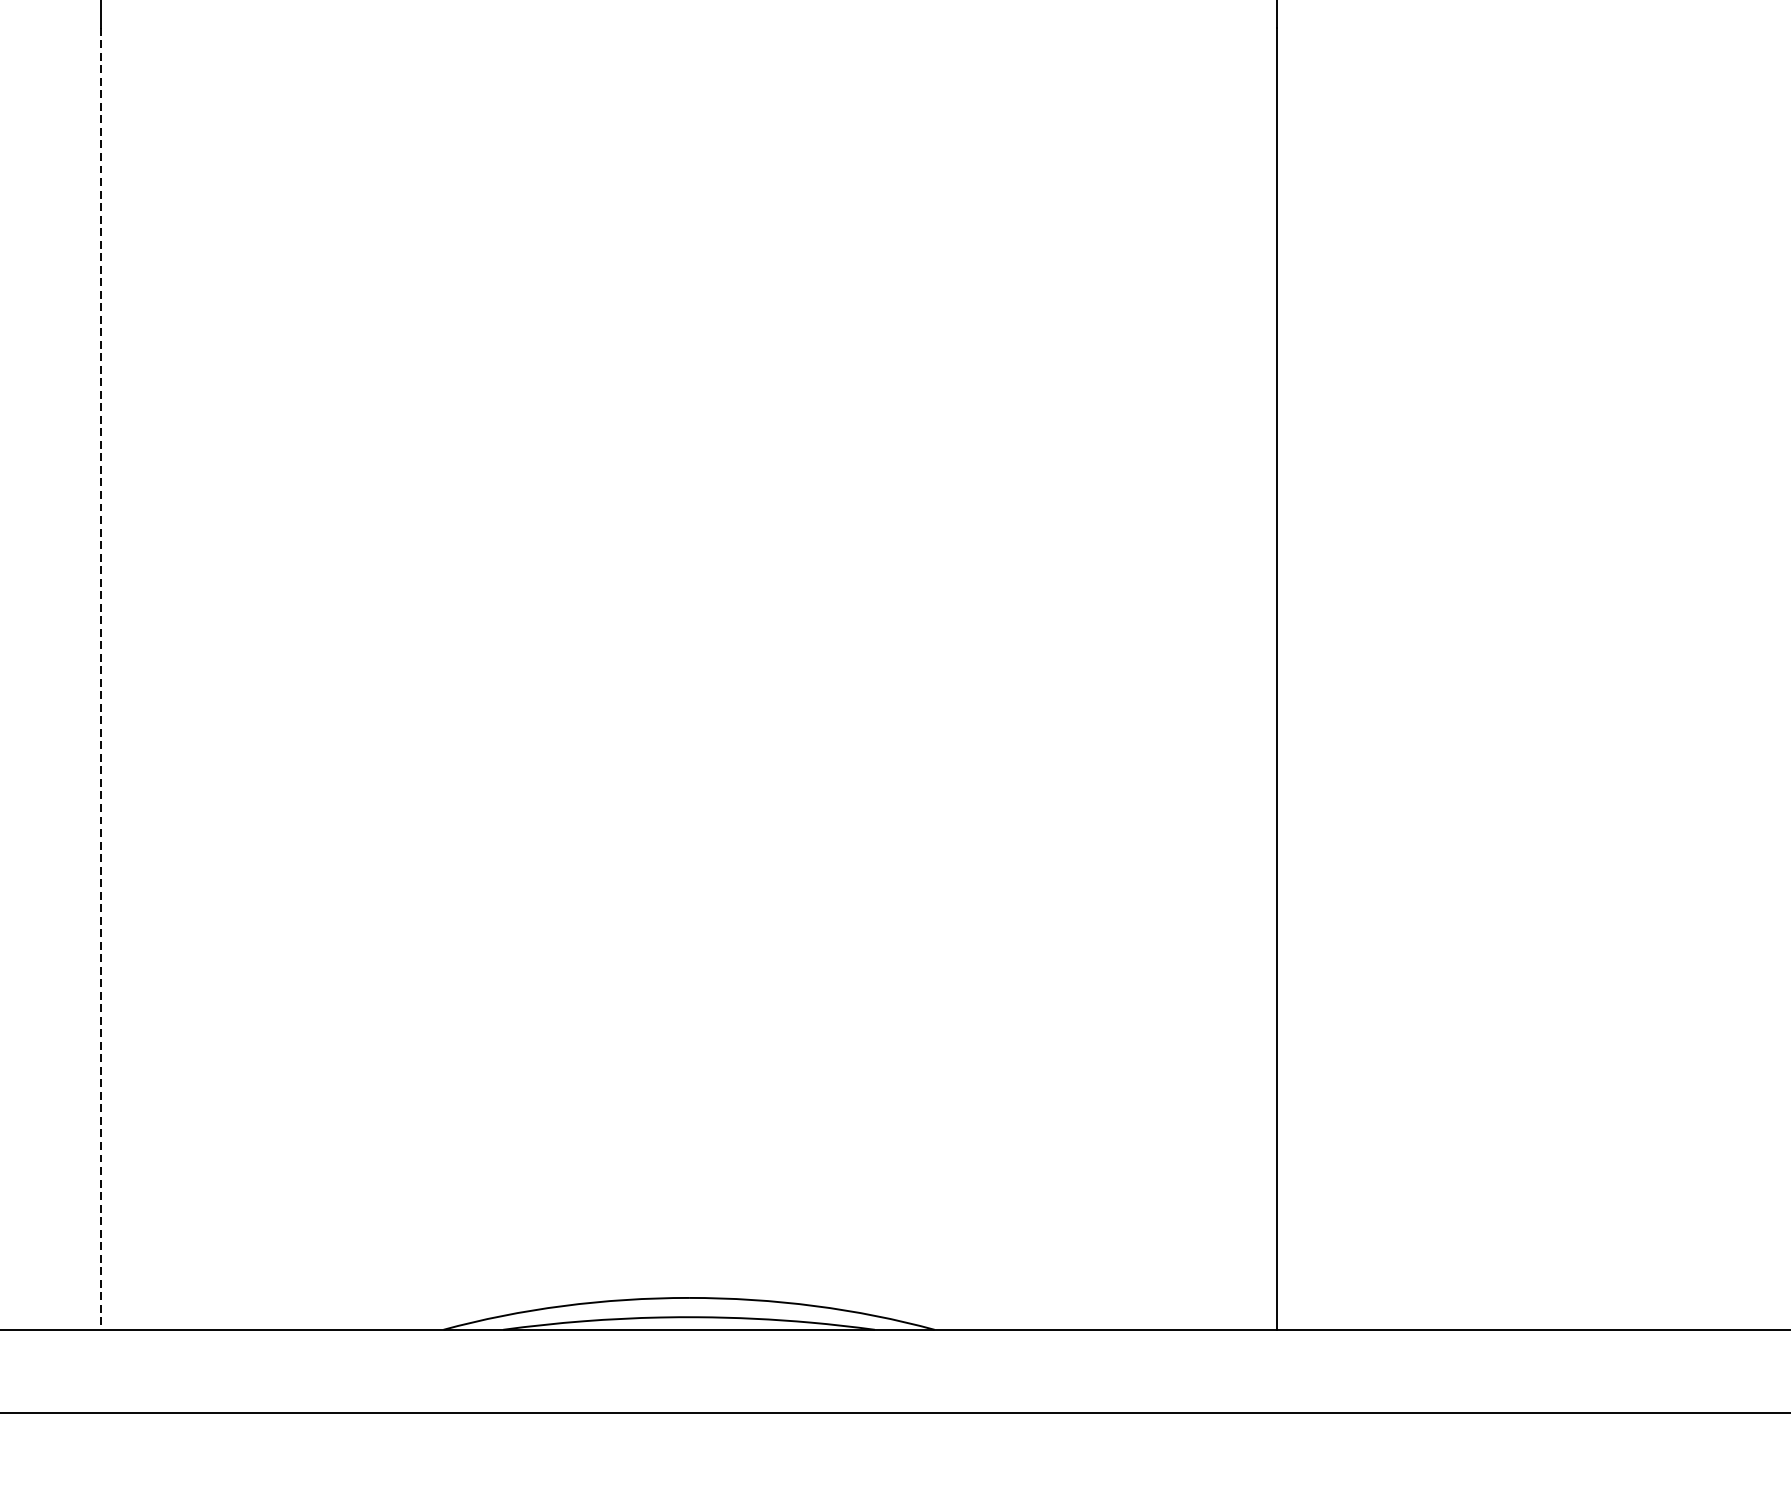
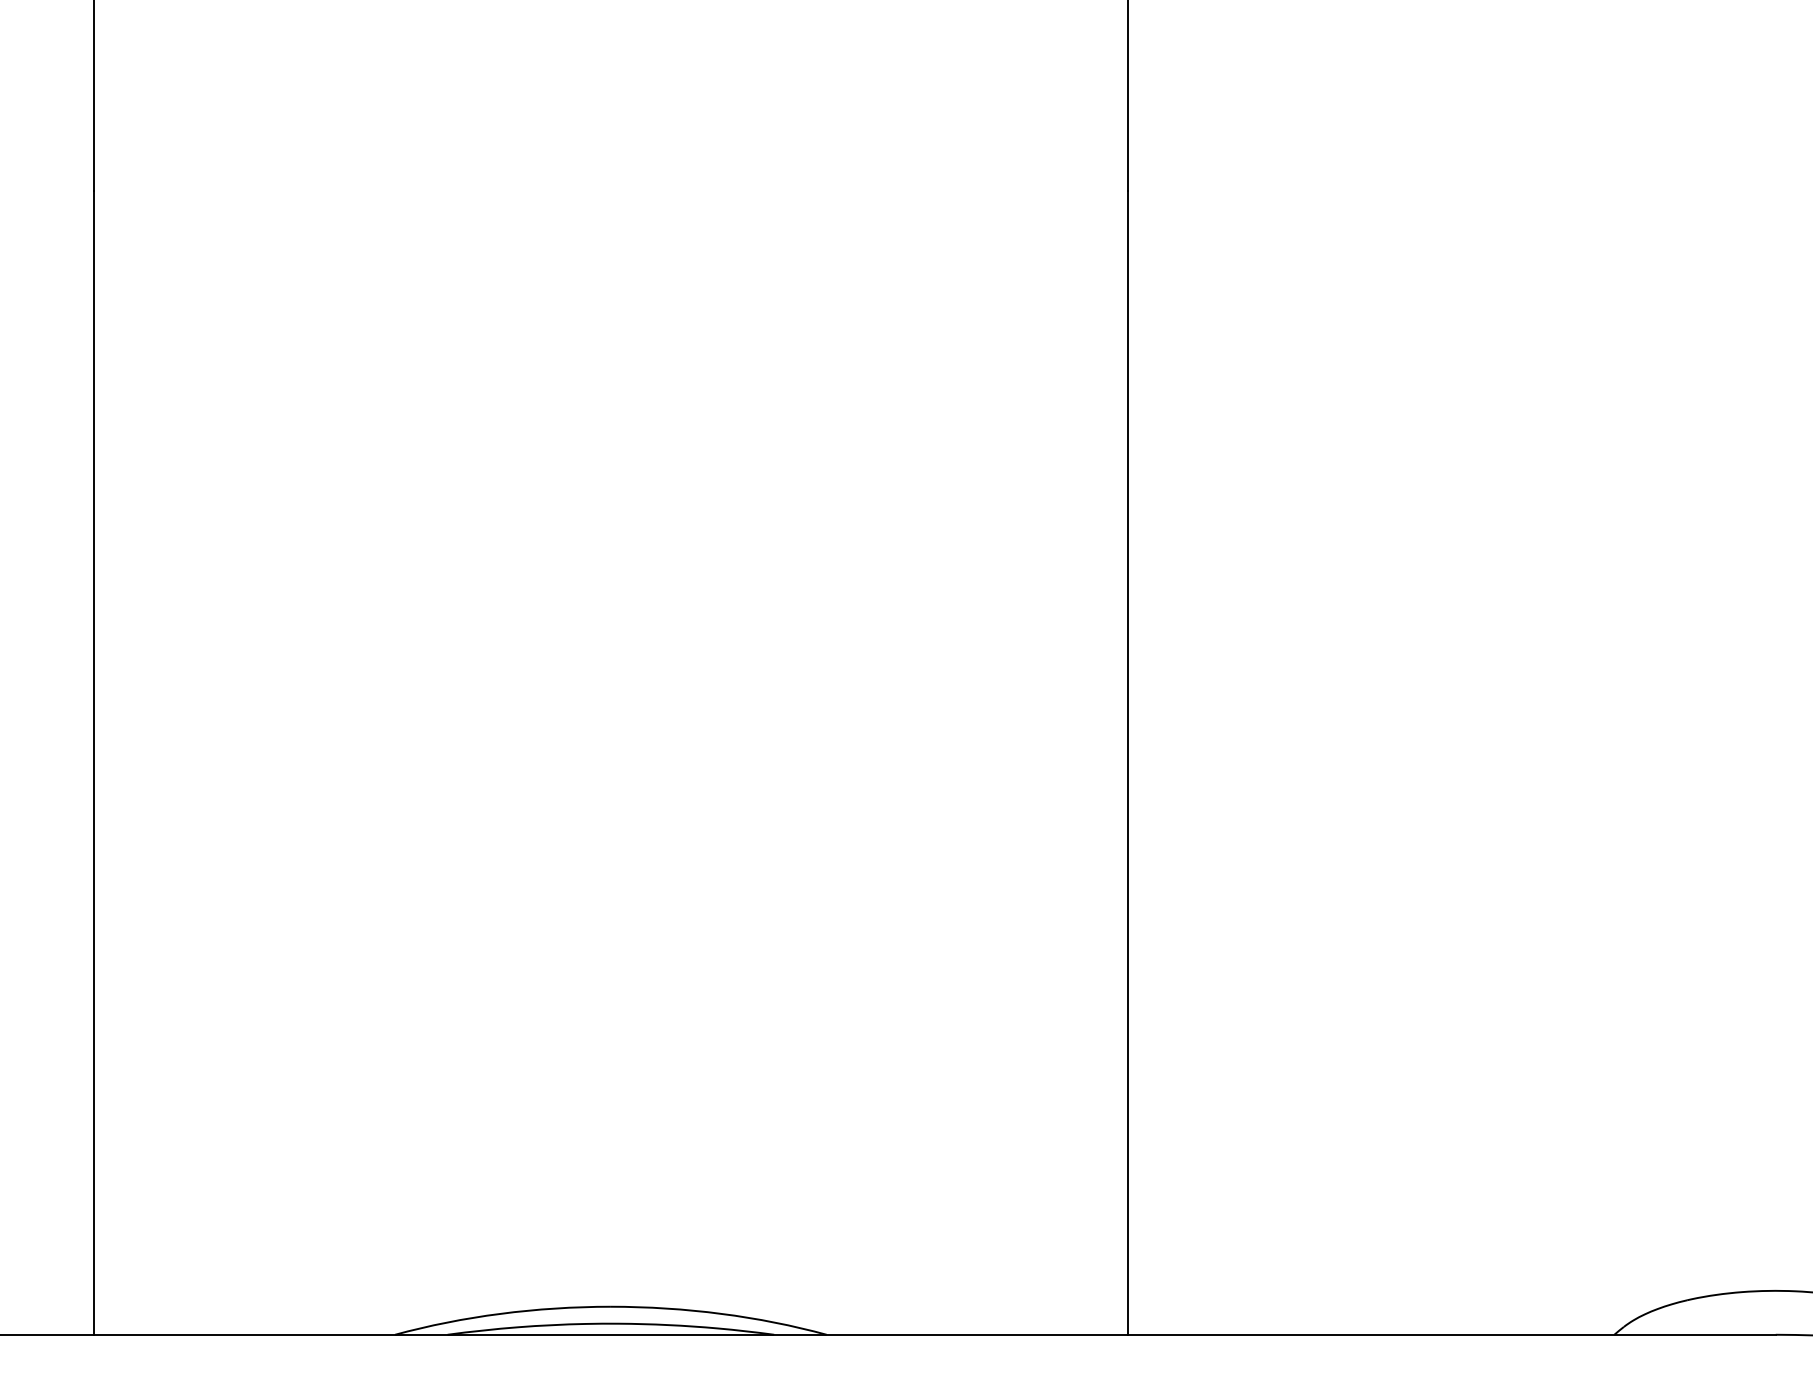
line: (100, 679) -> (93, 763), dashed -> solid

